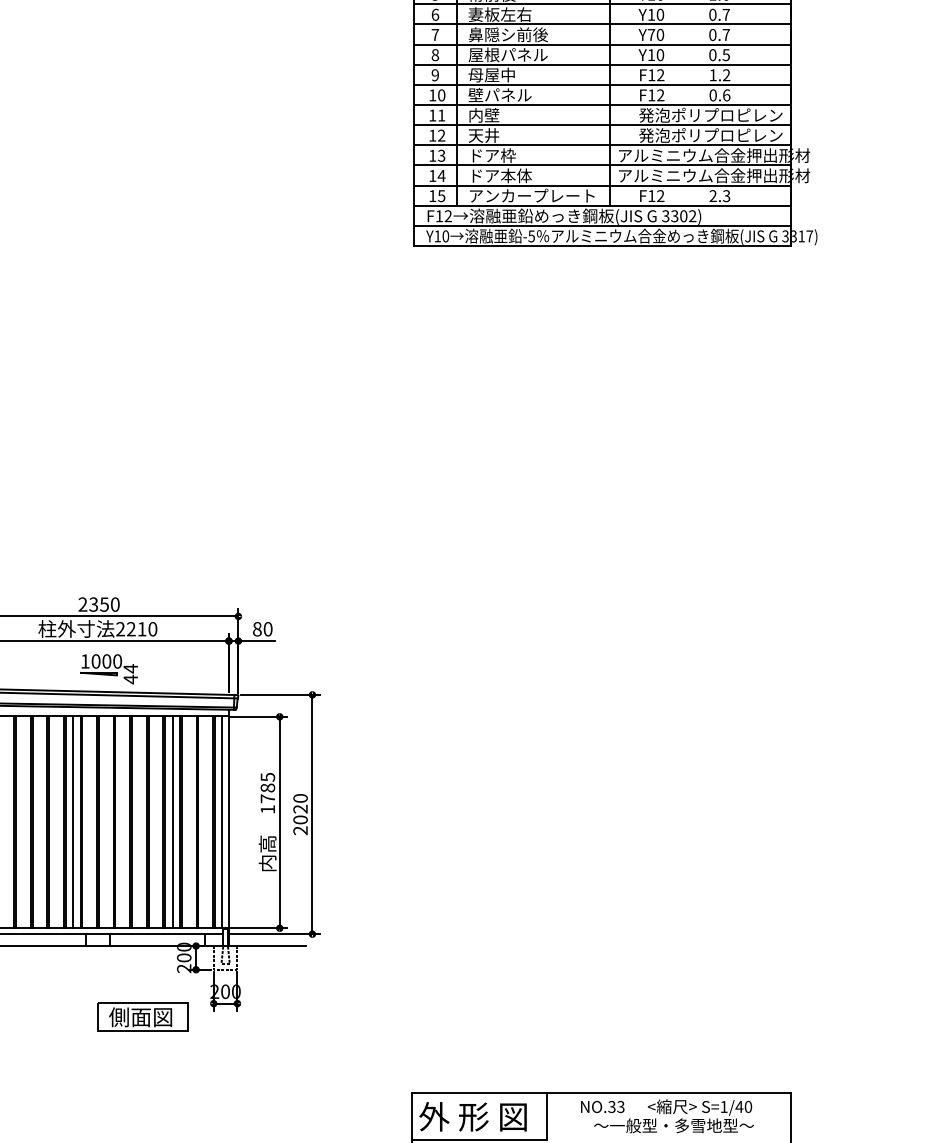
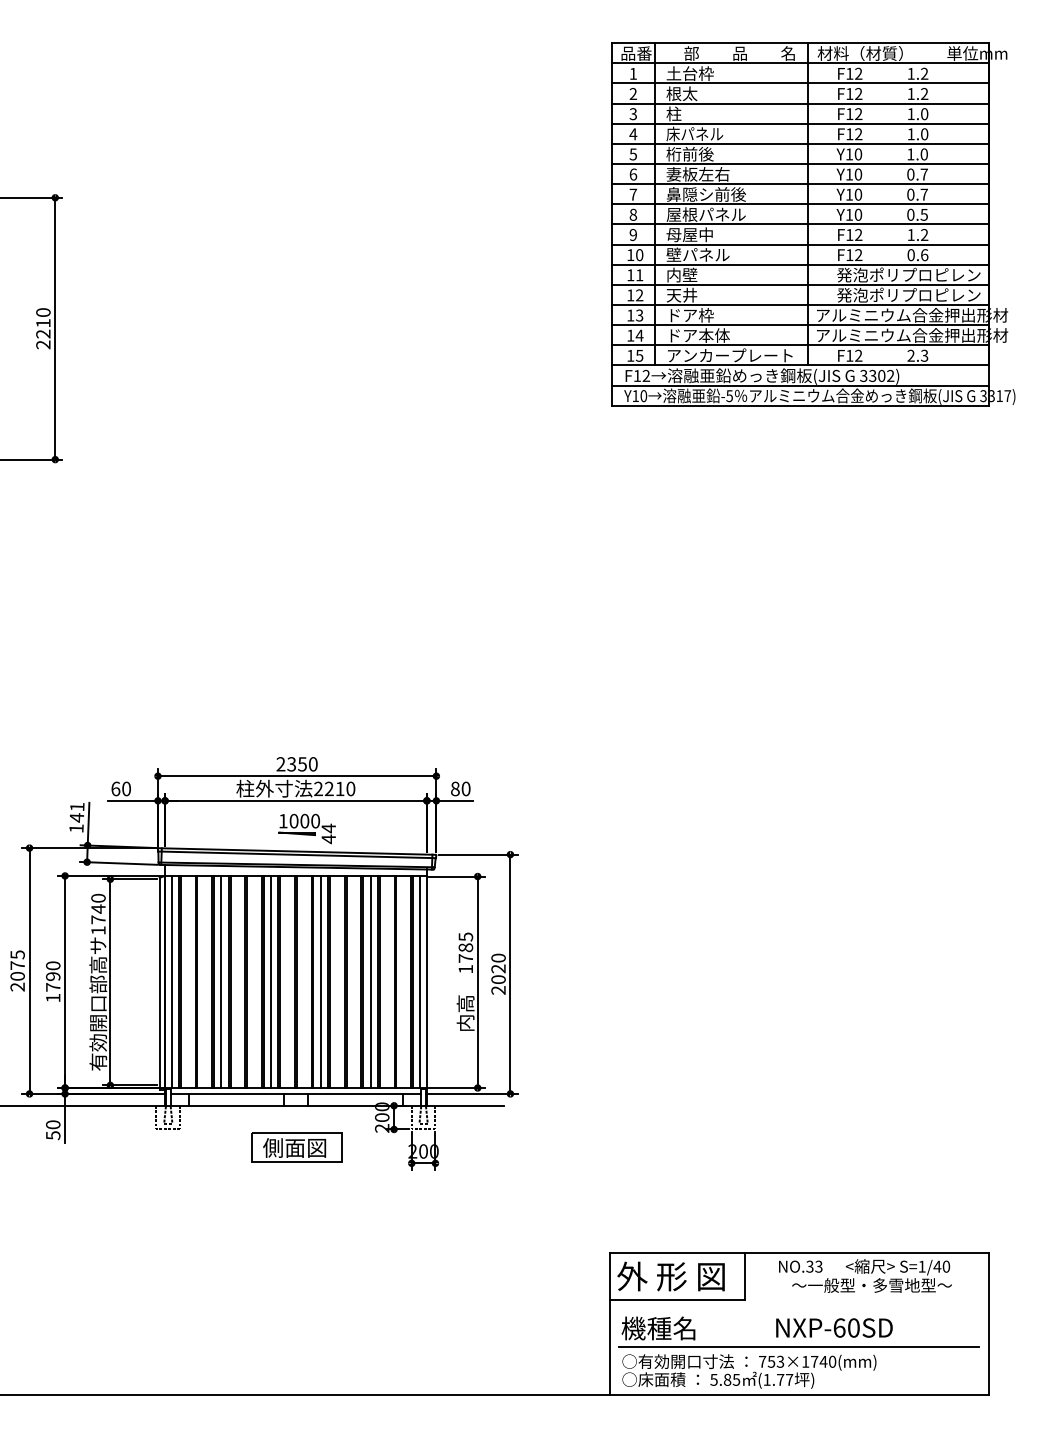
text: (651, 34) -> (849, 194), Y70 -> Y10
line: (23, 821) -> (221, 981), added
line: (122, 821) -> (320, 981), added
part: (142, 1016) -> (296, 1147), moved

